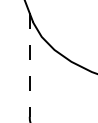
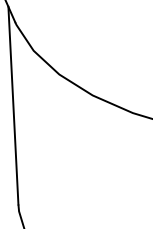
line: (29, 65) -> (12, 106), dashed -> solid

